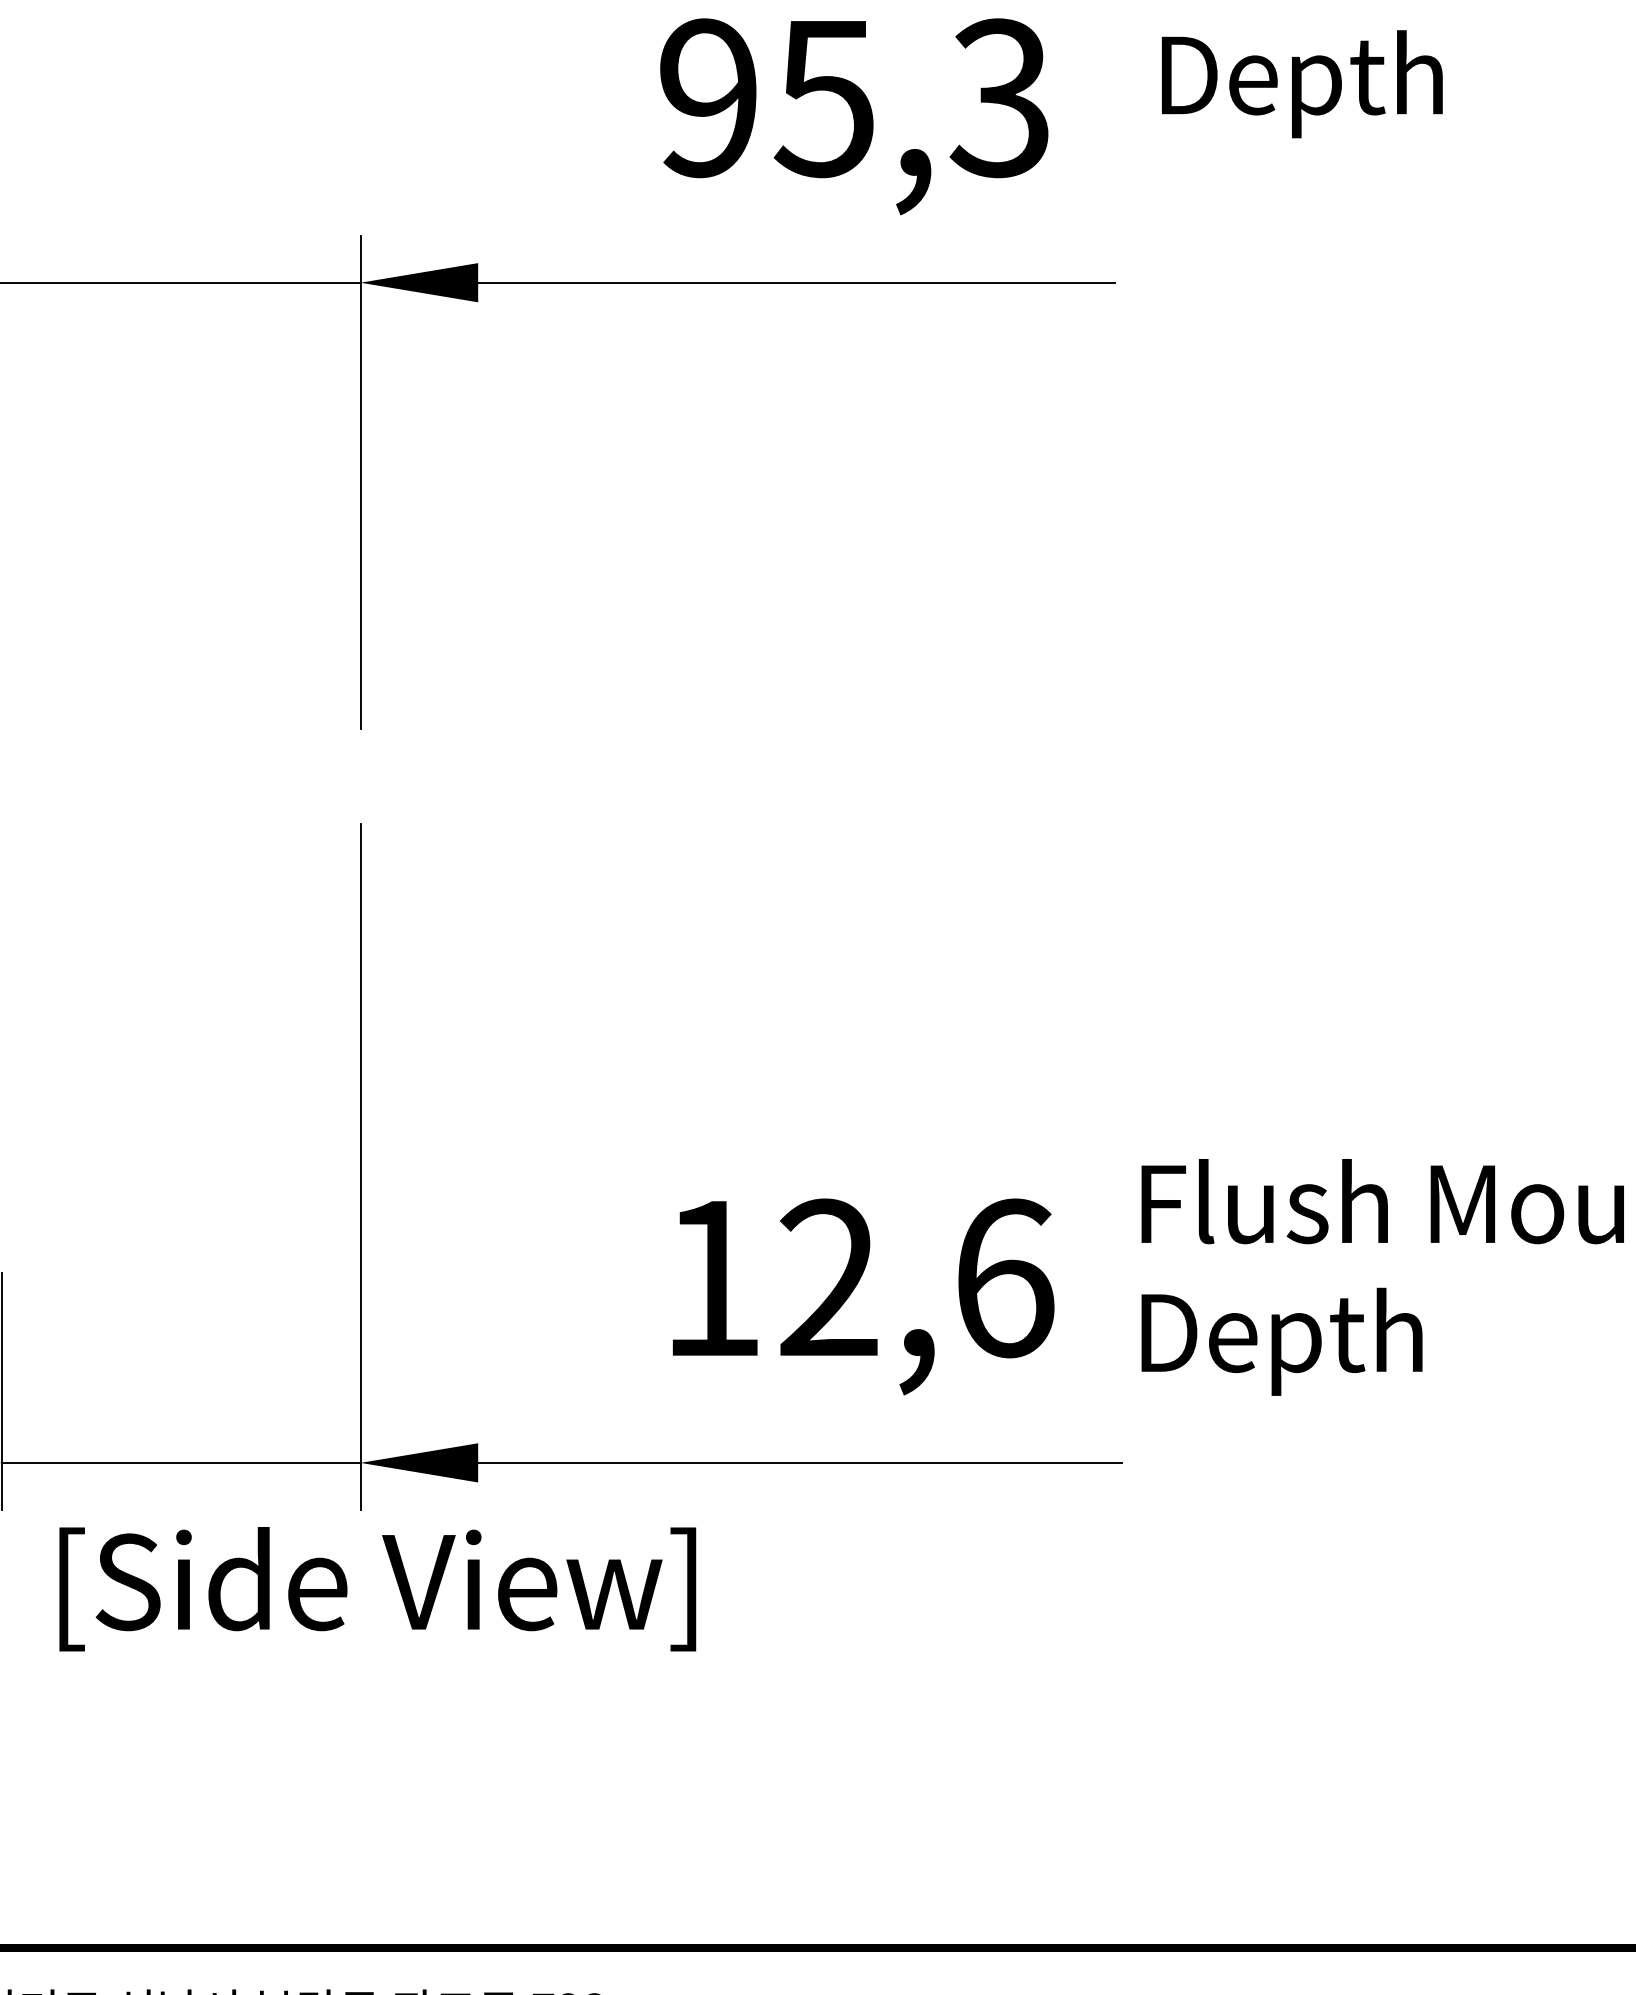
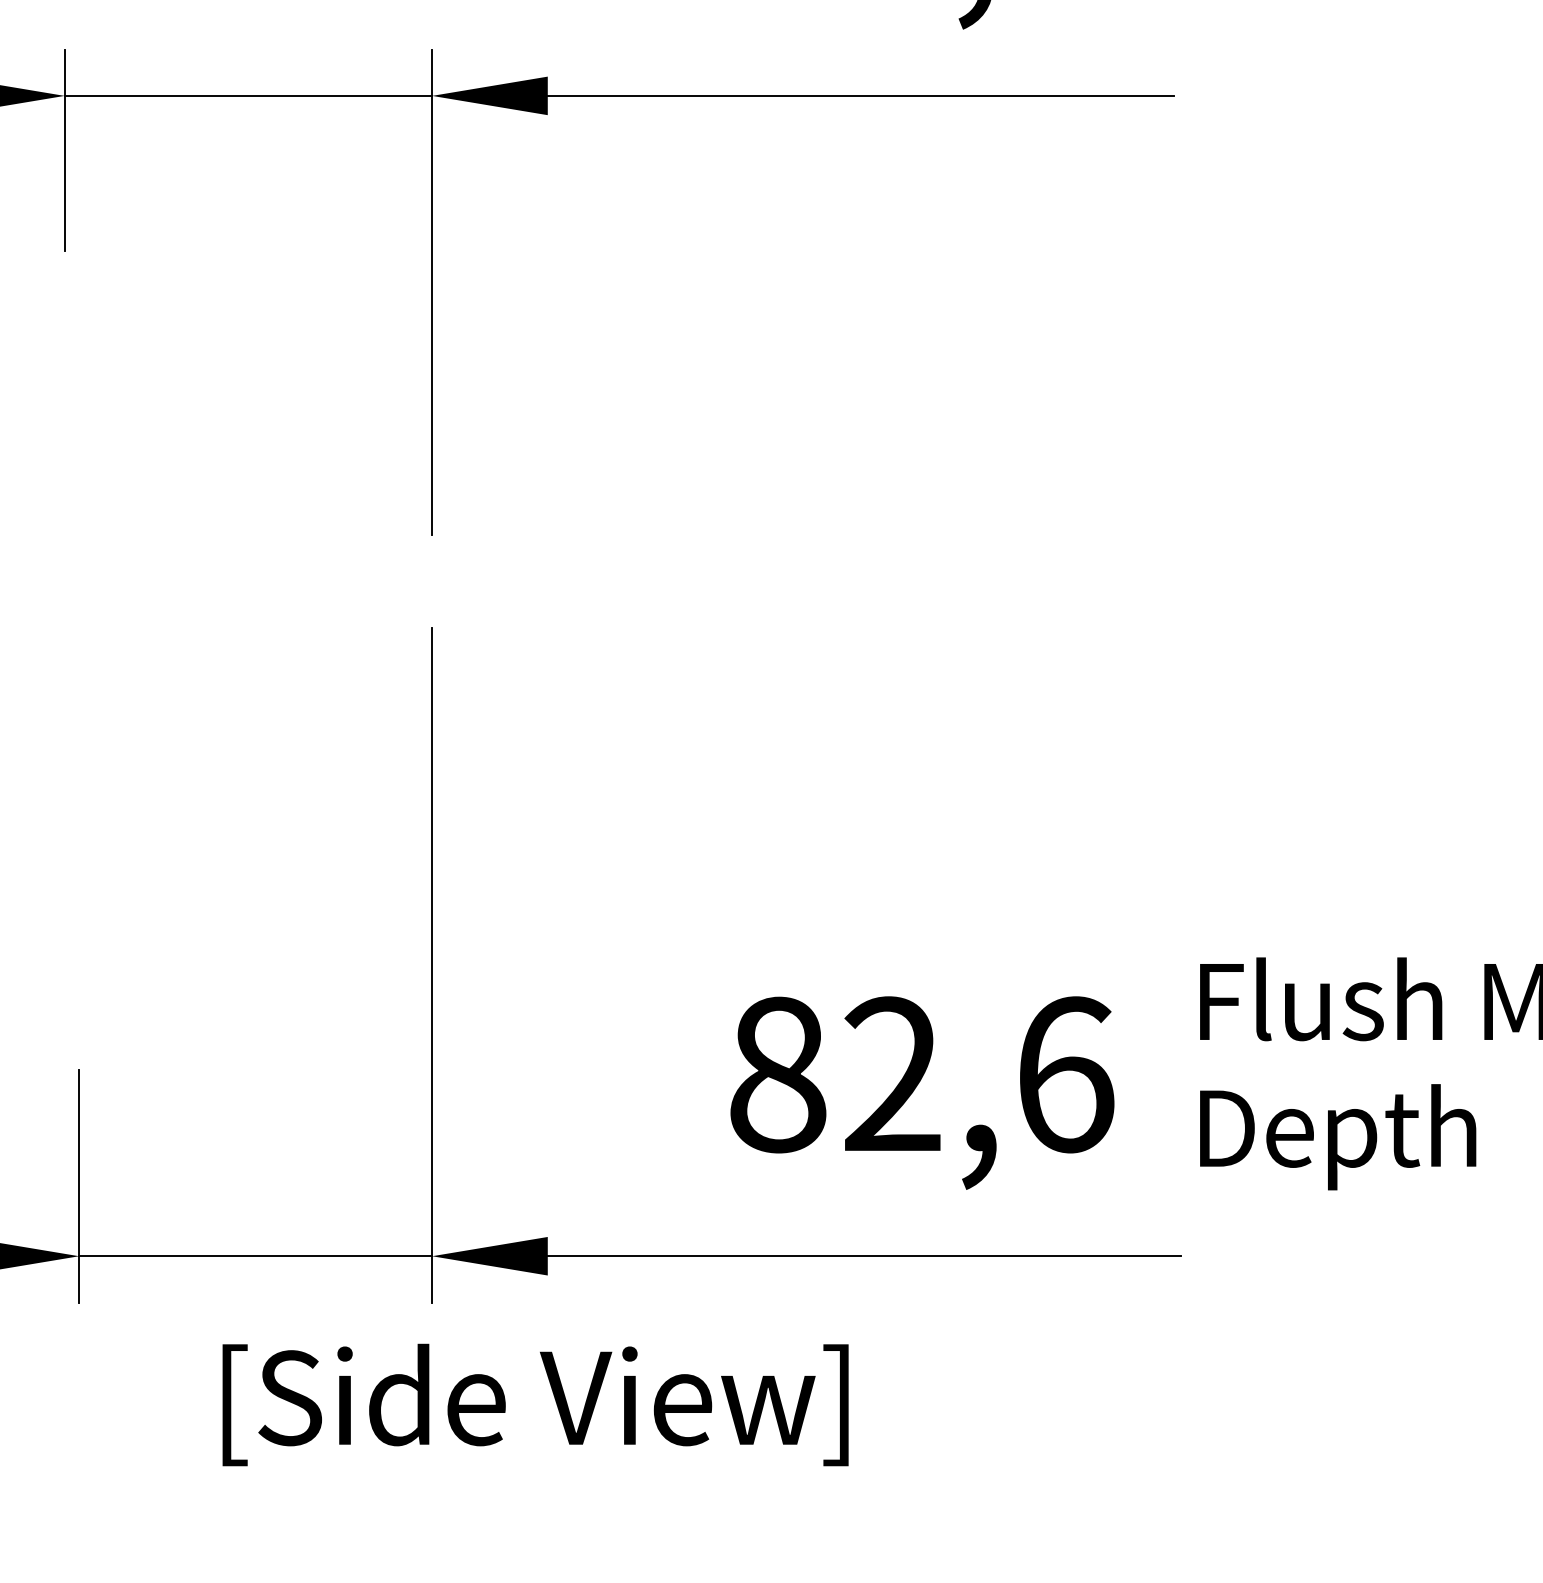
text: (712, 1278) -> (778, 1074), 12,6 -> 82,6
text: (377, 1589) -> (535, 1405), moved

